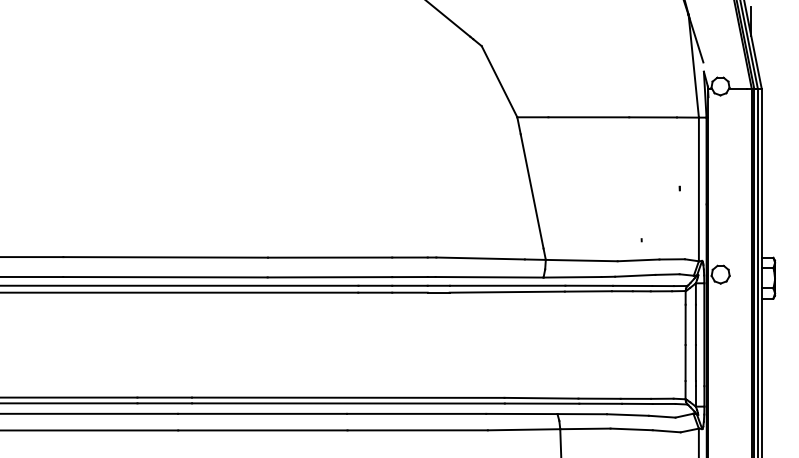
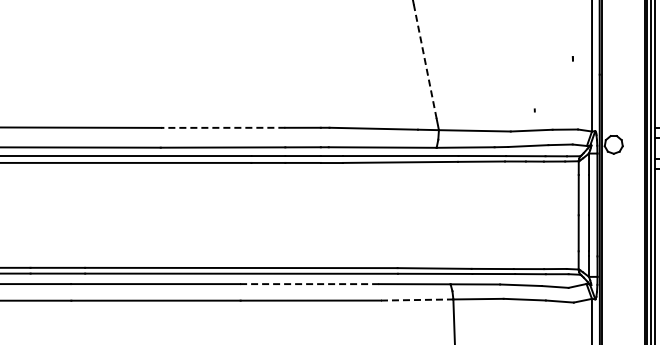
line: (532, 190) -> (425, 60), solid -> dashed
line: (329, 257) -> (222, 127), solid -> dashed
line: (416, 413) -> (309, 283), solid -> dashed
line: (524, 429) -> (417, 299), solid -> dashed

